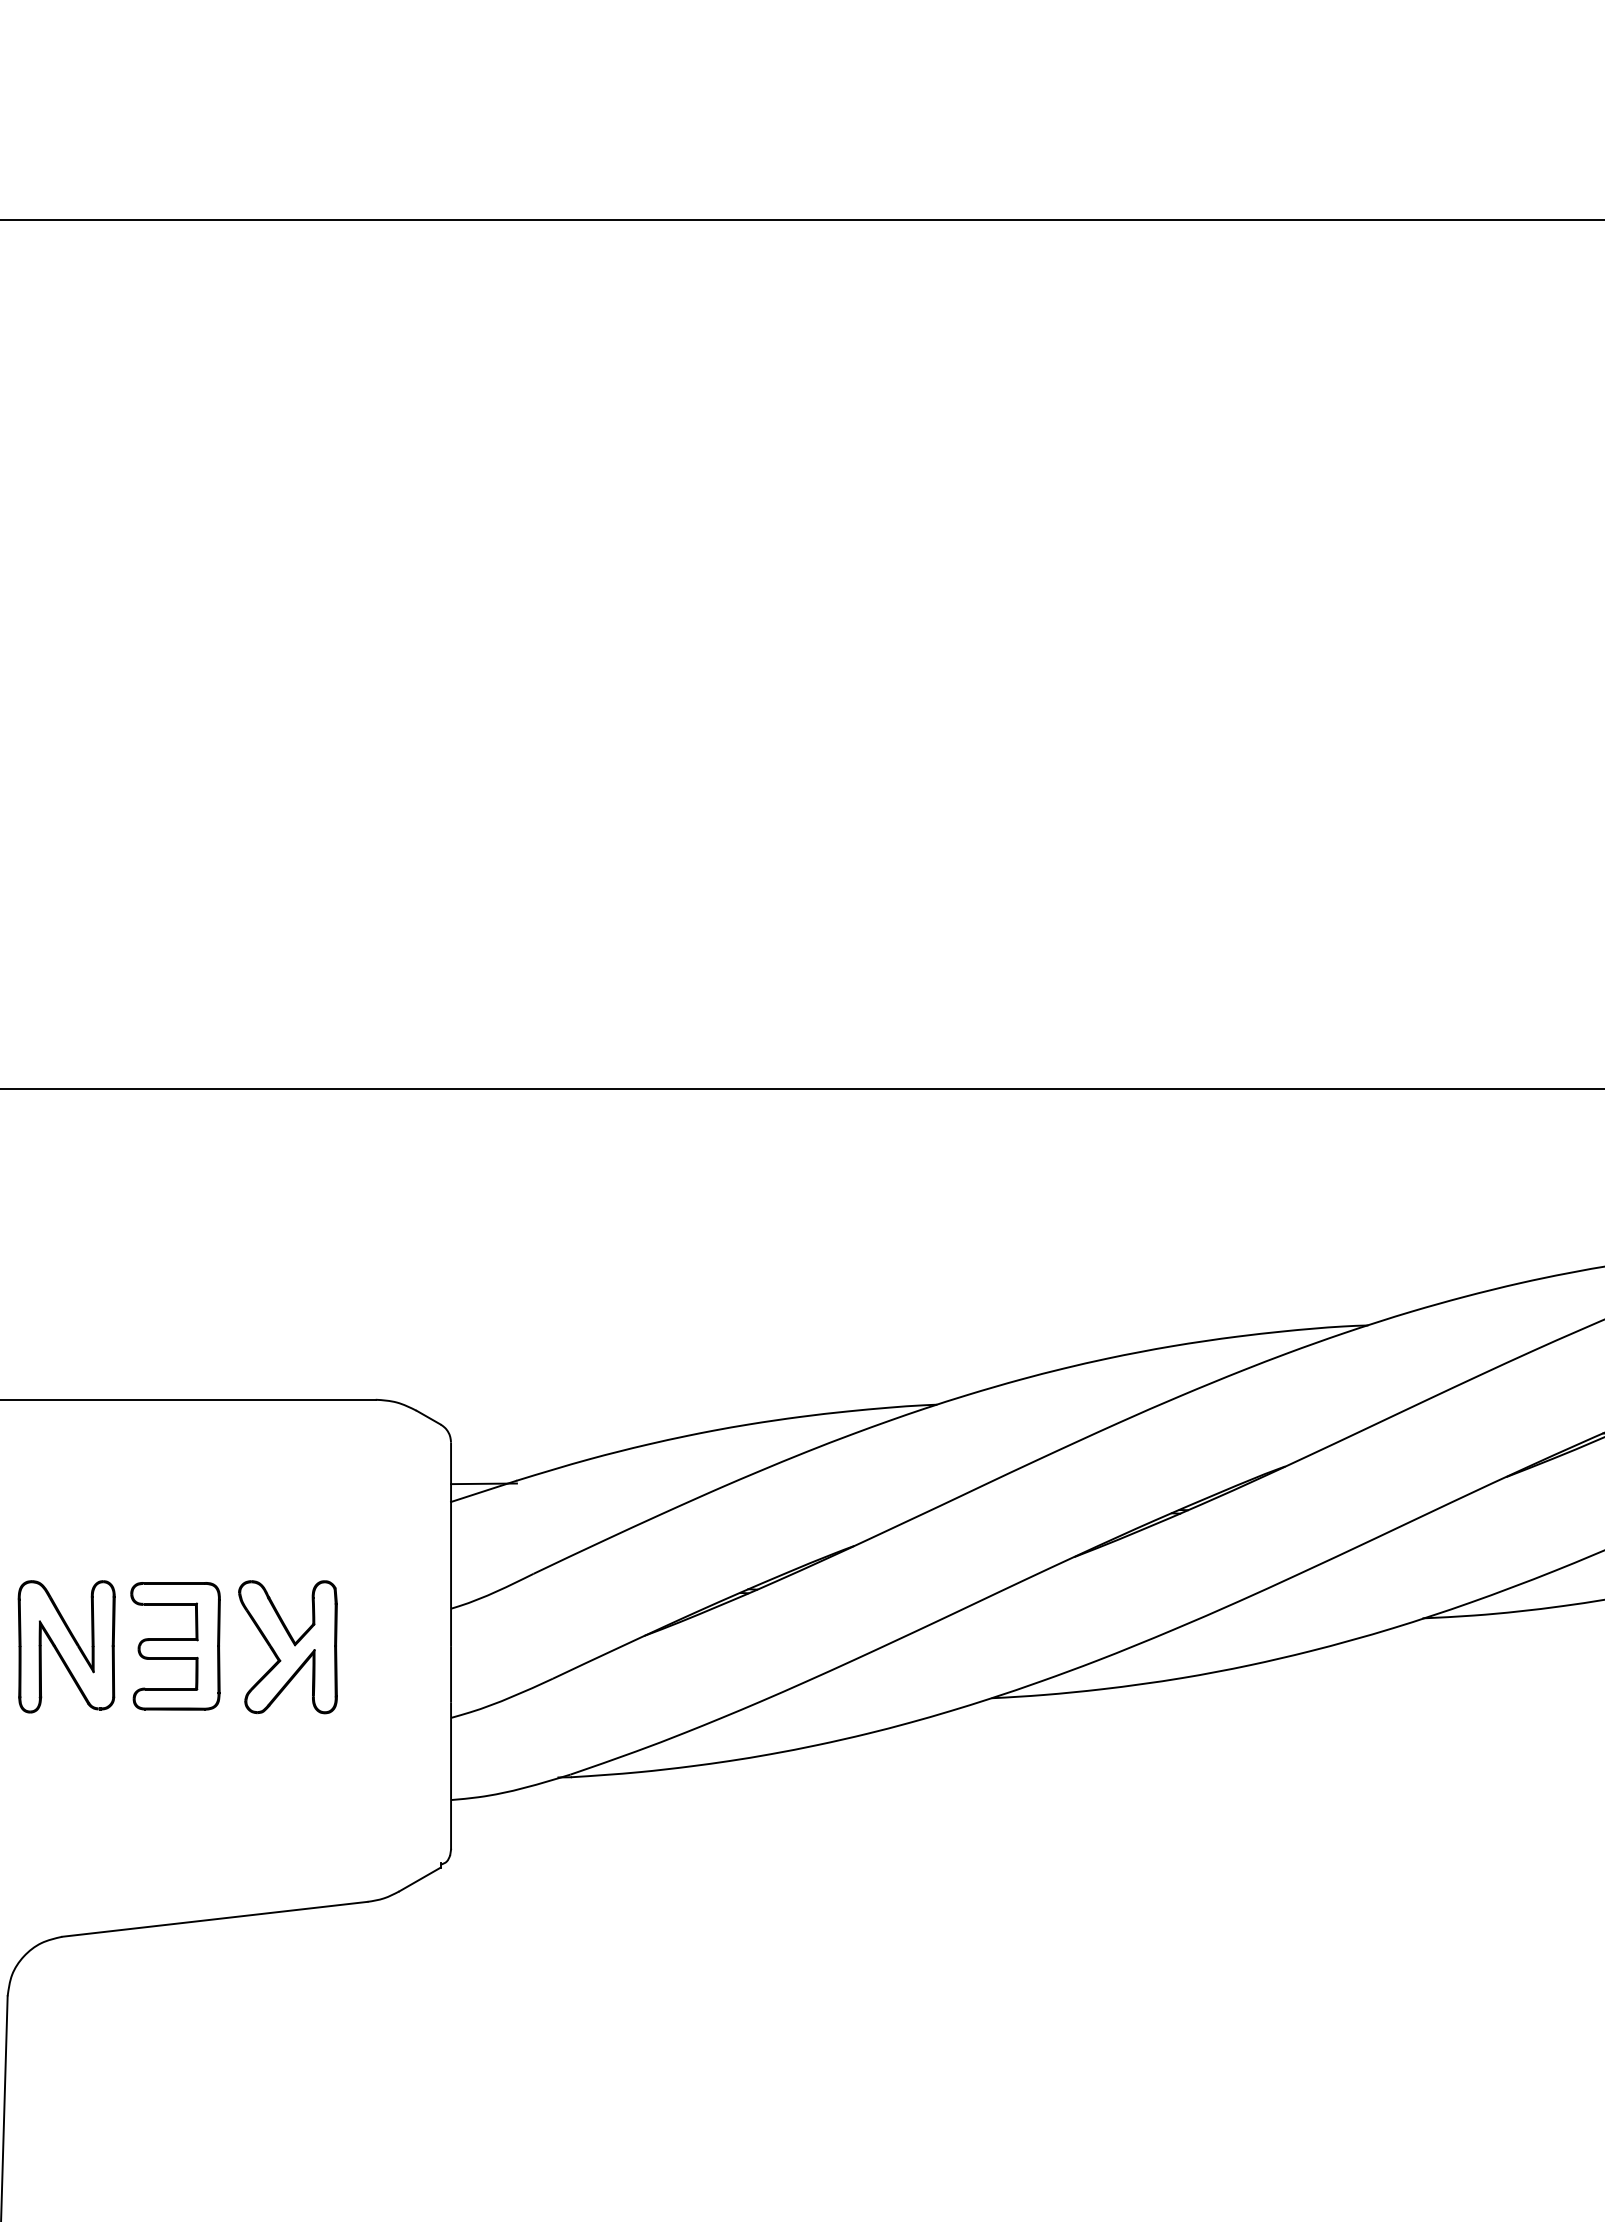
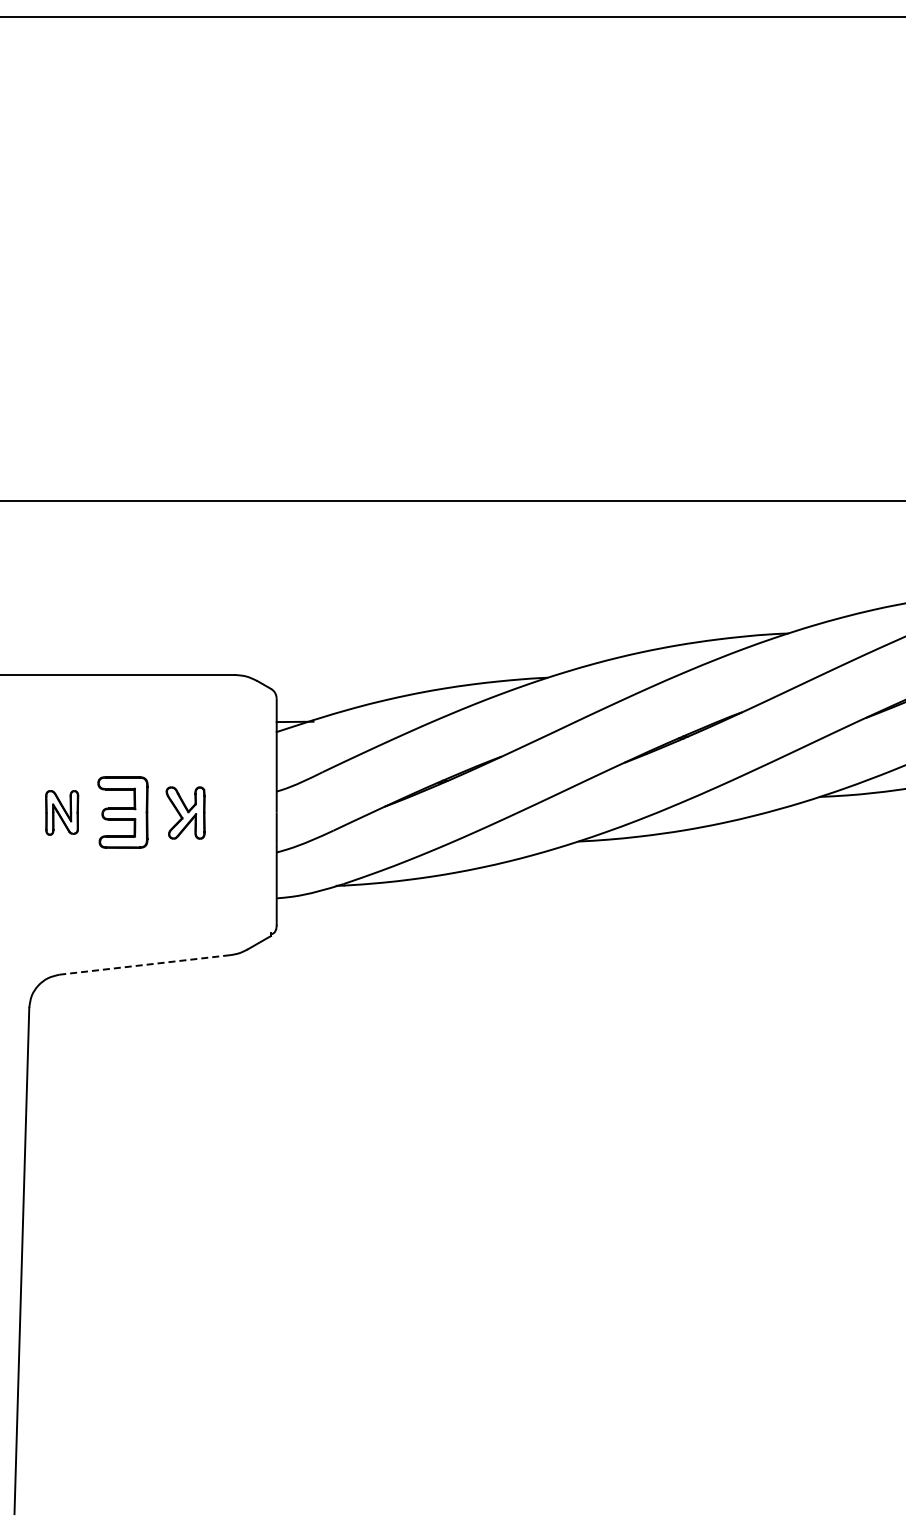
part: (65, 1646) -> (61, 812), size x0.6
part: (287, 1646) -> (185, 812), size x0.7
line: (214, 1918) -> (144, 964), solid -> dashed

